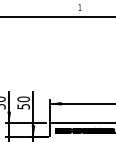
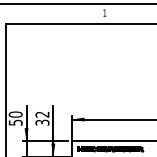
text: (23, 102) -> (42, 118), 50 -> 32

